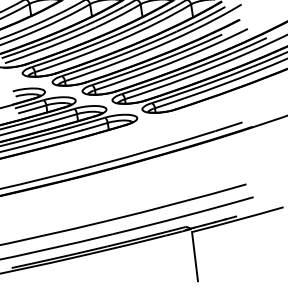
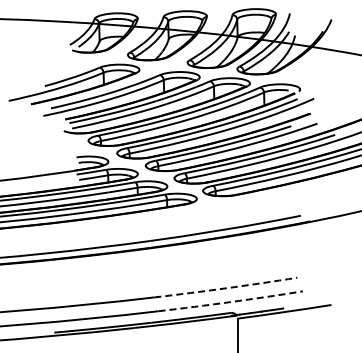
arc: (176, 203) -> (225, 288), solid -> dashed
arc: (183, 216) -> (230, 302), solid -> dashed

